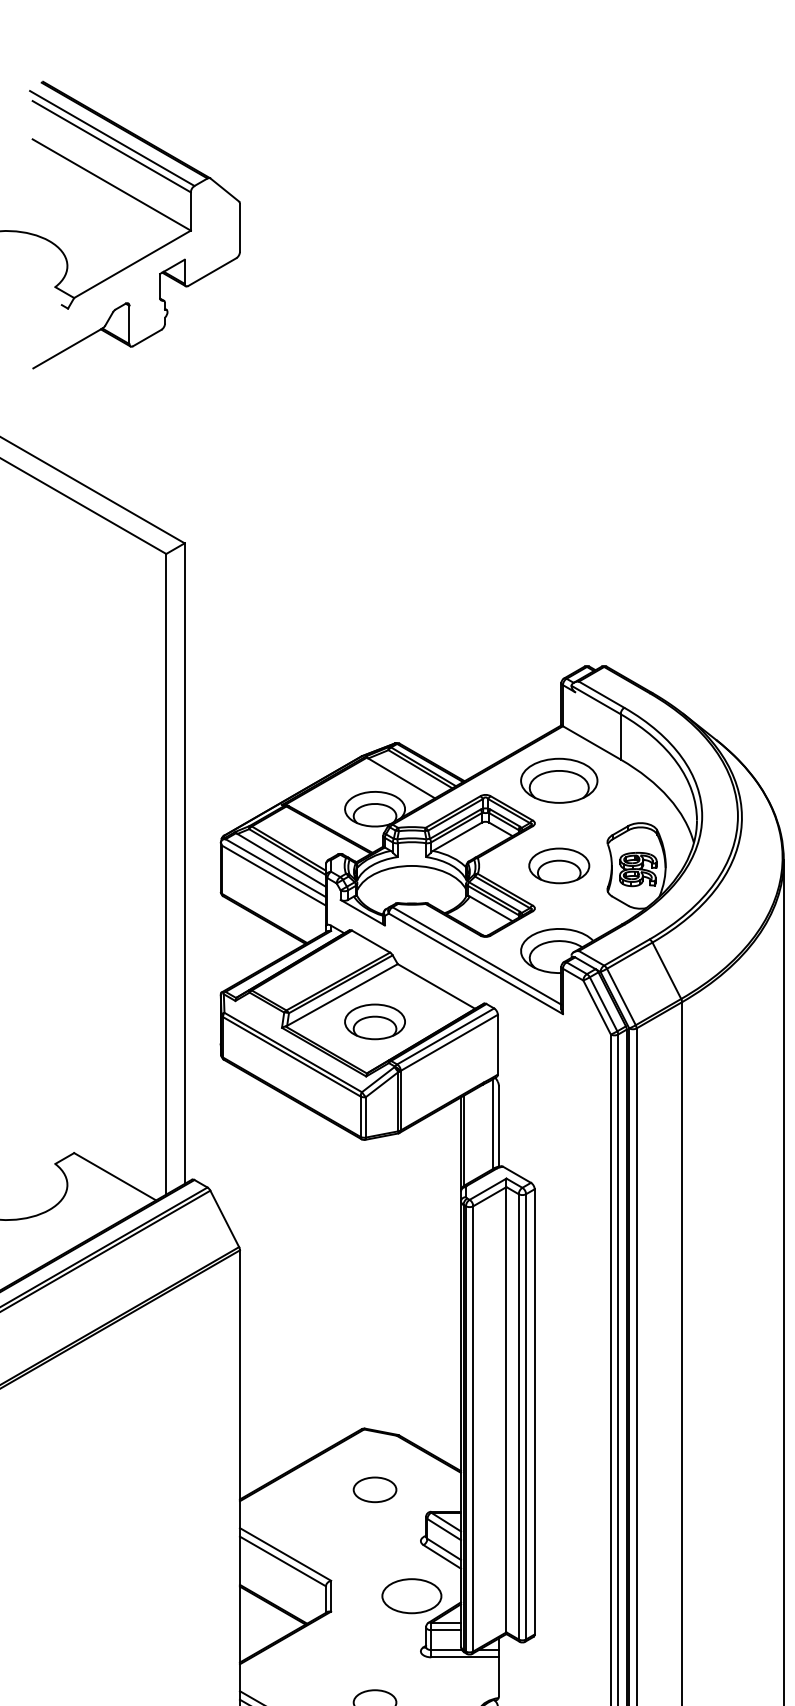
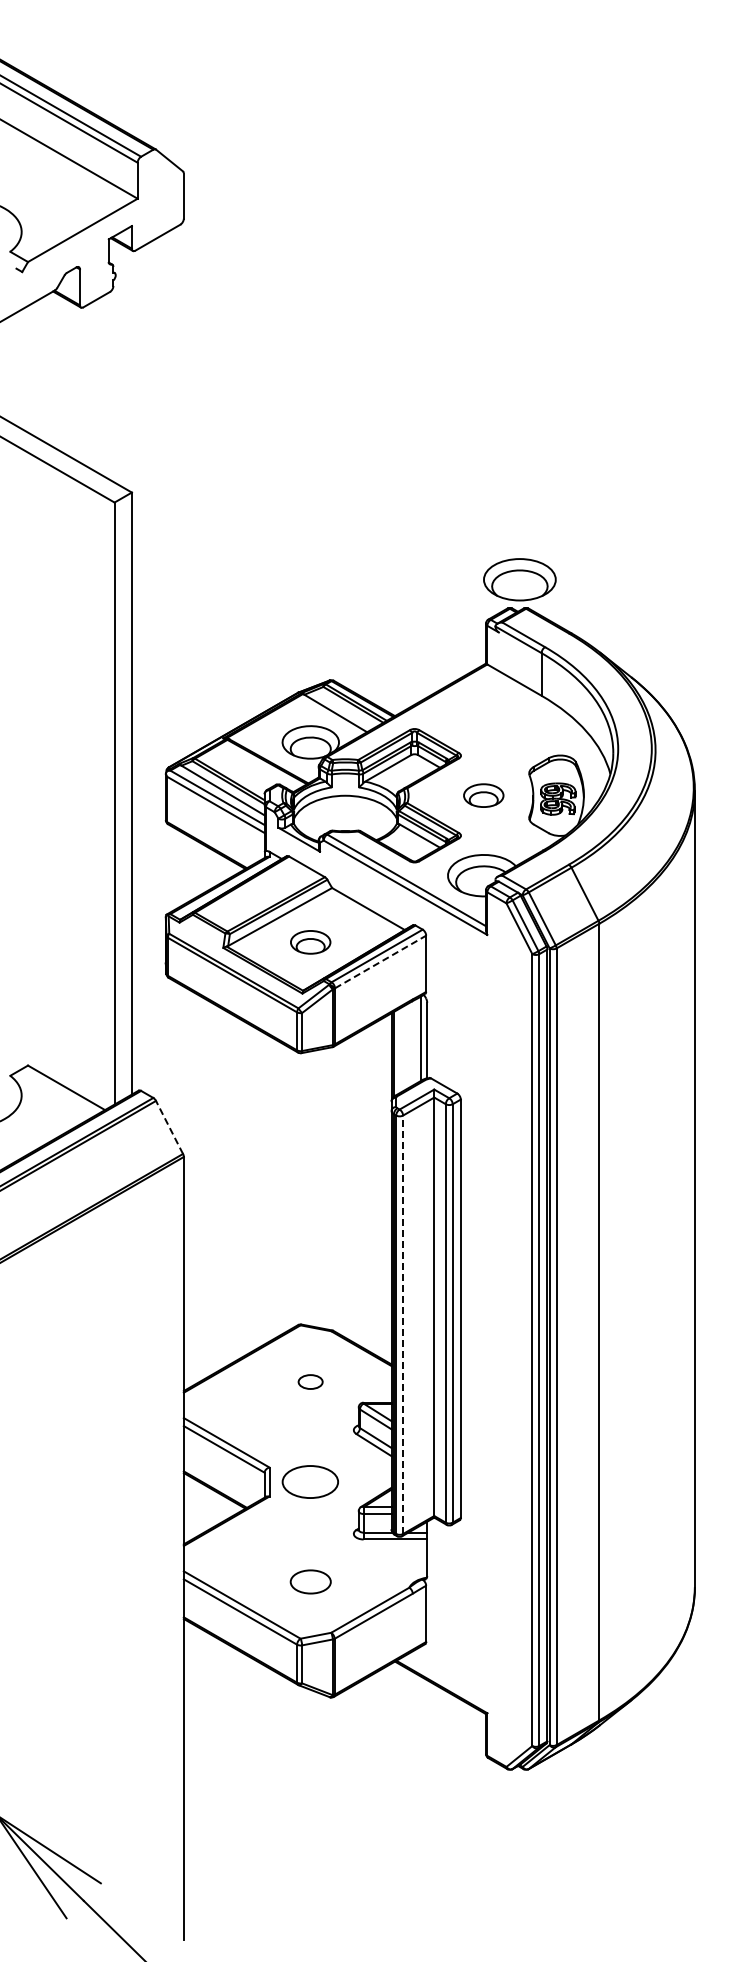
part: (558, 780) -> (519, 579), moved
part: (558, 865) -> (483, 795), size x0.7
part: (374, 1022) -> (310, 942), size x0.7
line: (449, 1042) -> (380, 961), solid -> dashed
line: (224, 1218) -> (169, 1127), solid -> dashed
line: (473, 1428) -> (403, 1324), solid -> dashed
part: (374, 1489) -> (310, 1381), size x0.6
part: (410, 1595) -> (309, 1481), moved

